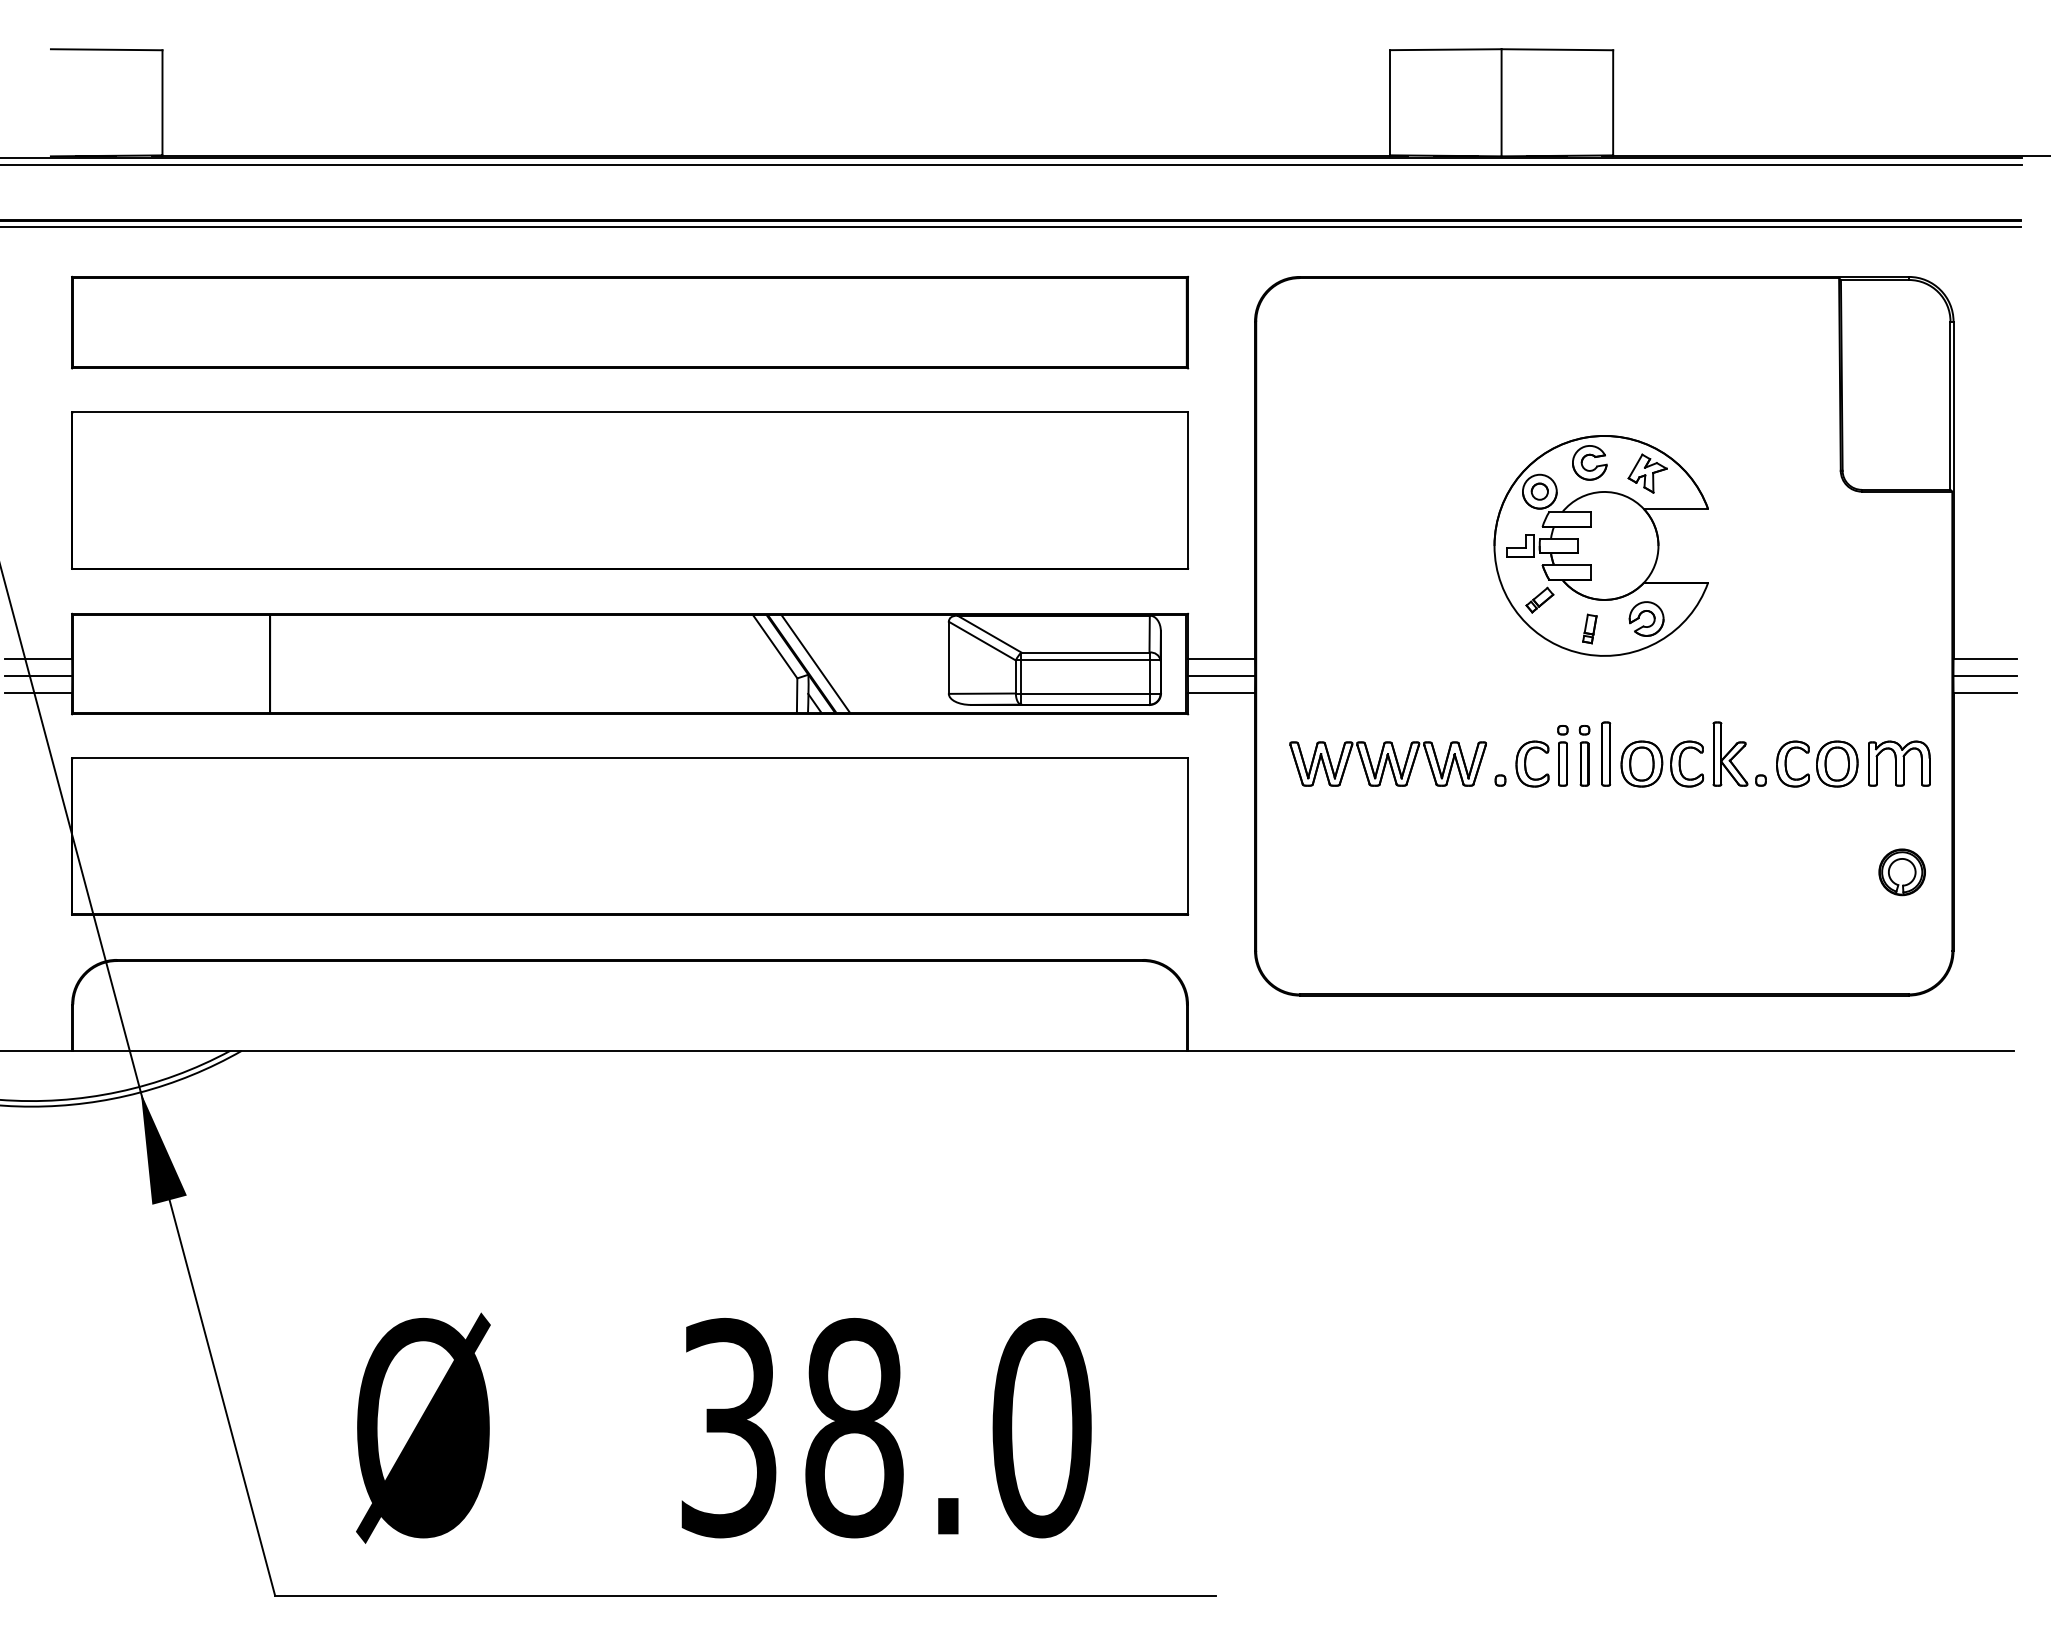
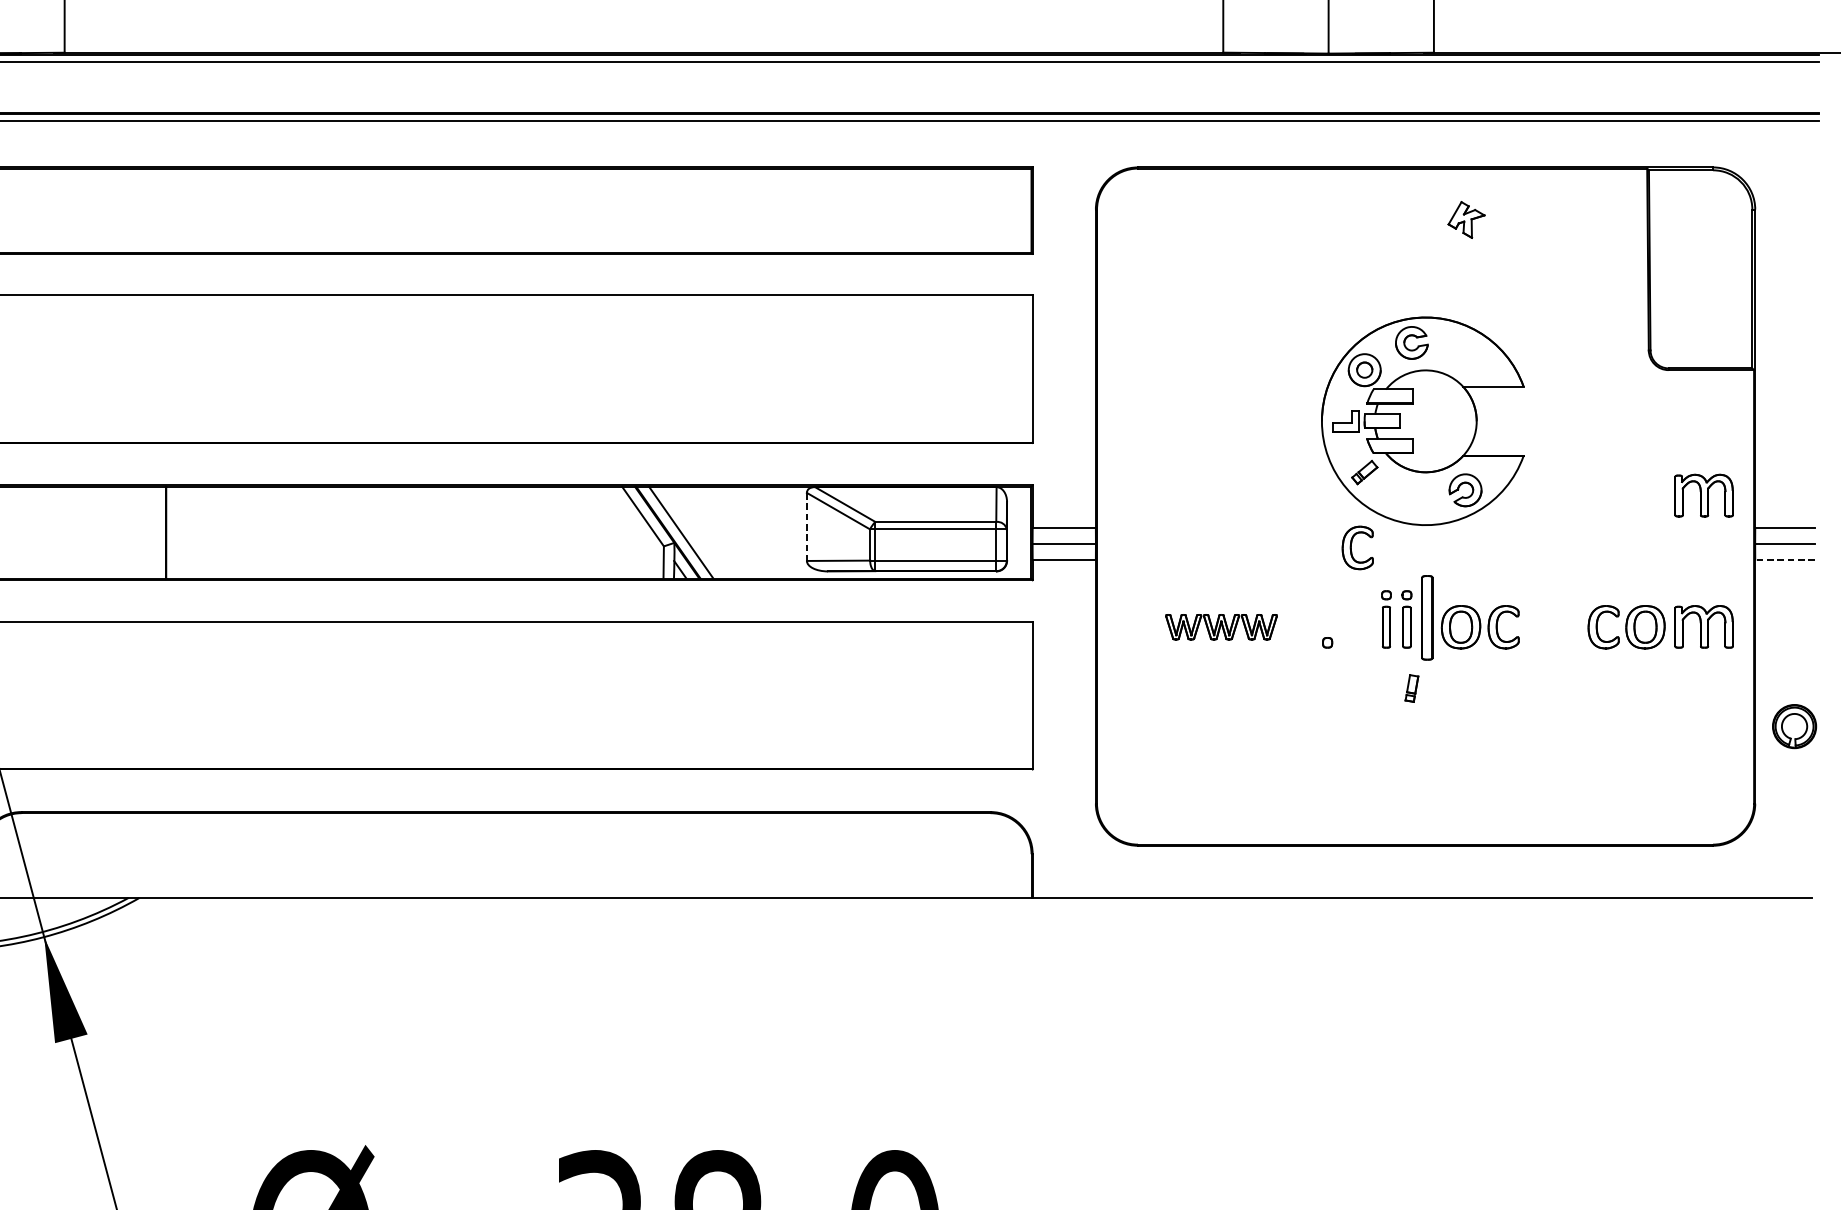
part: (1647, 473) -> (1466, 219), moved
part: (1899, 624) -> (1704, 495), added
part: (1589, 628) -> (1411, 688), moved
line: (948, 658) -> (806, 527), solid -> dashed
line: (1985, 692) -> (1785, 559), solid -> dashed
part: (1606, 753) -> (1427, 617), size x1.4
part: (1739, 753) -> (1553, 617), removed
part: (1387, 763) -> (1220, 626), size x0.6
part: (1532, 763) -> (1357, 547), moved
part: (1901, 872) -> (1793, 726), moved

